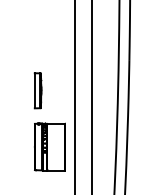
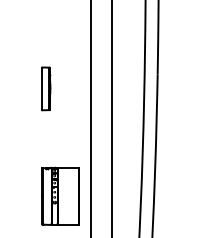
part: (37, 90) -> (45, 88), moved
part: (49, 146) -> (60, 195), moved

